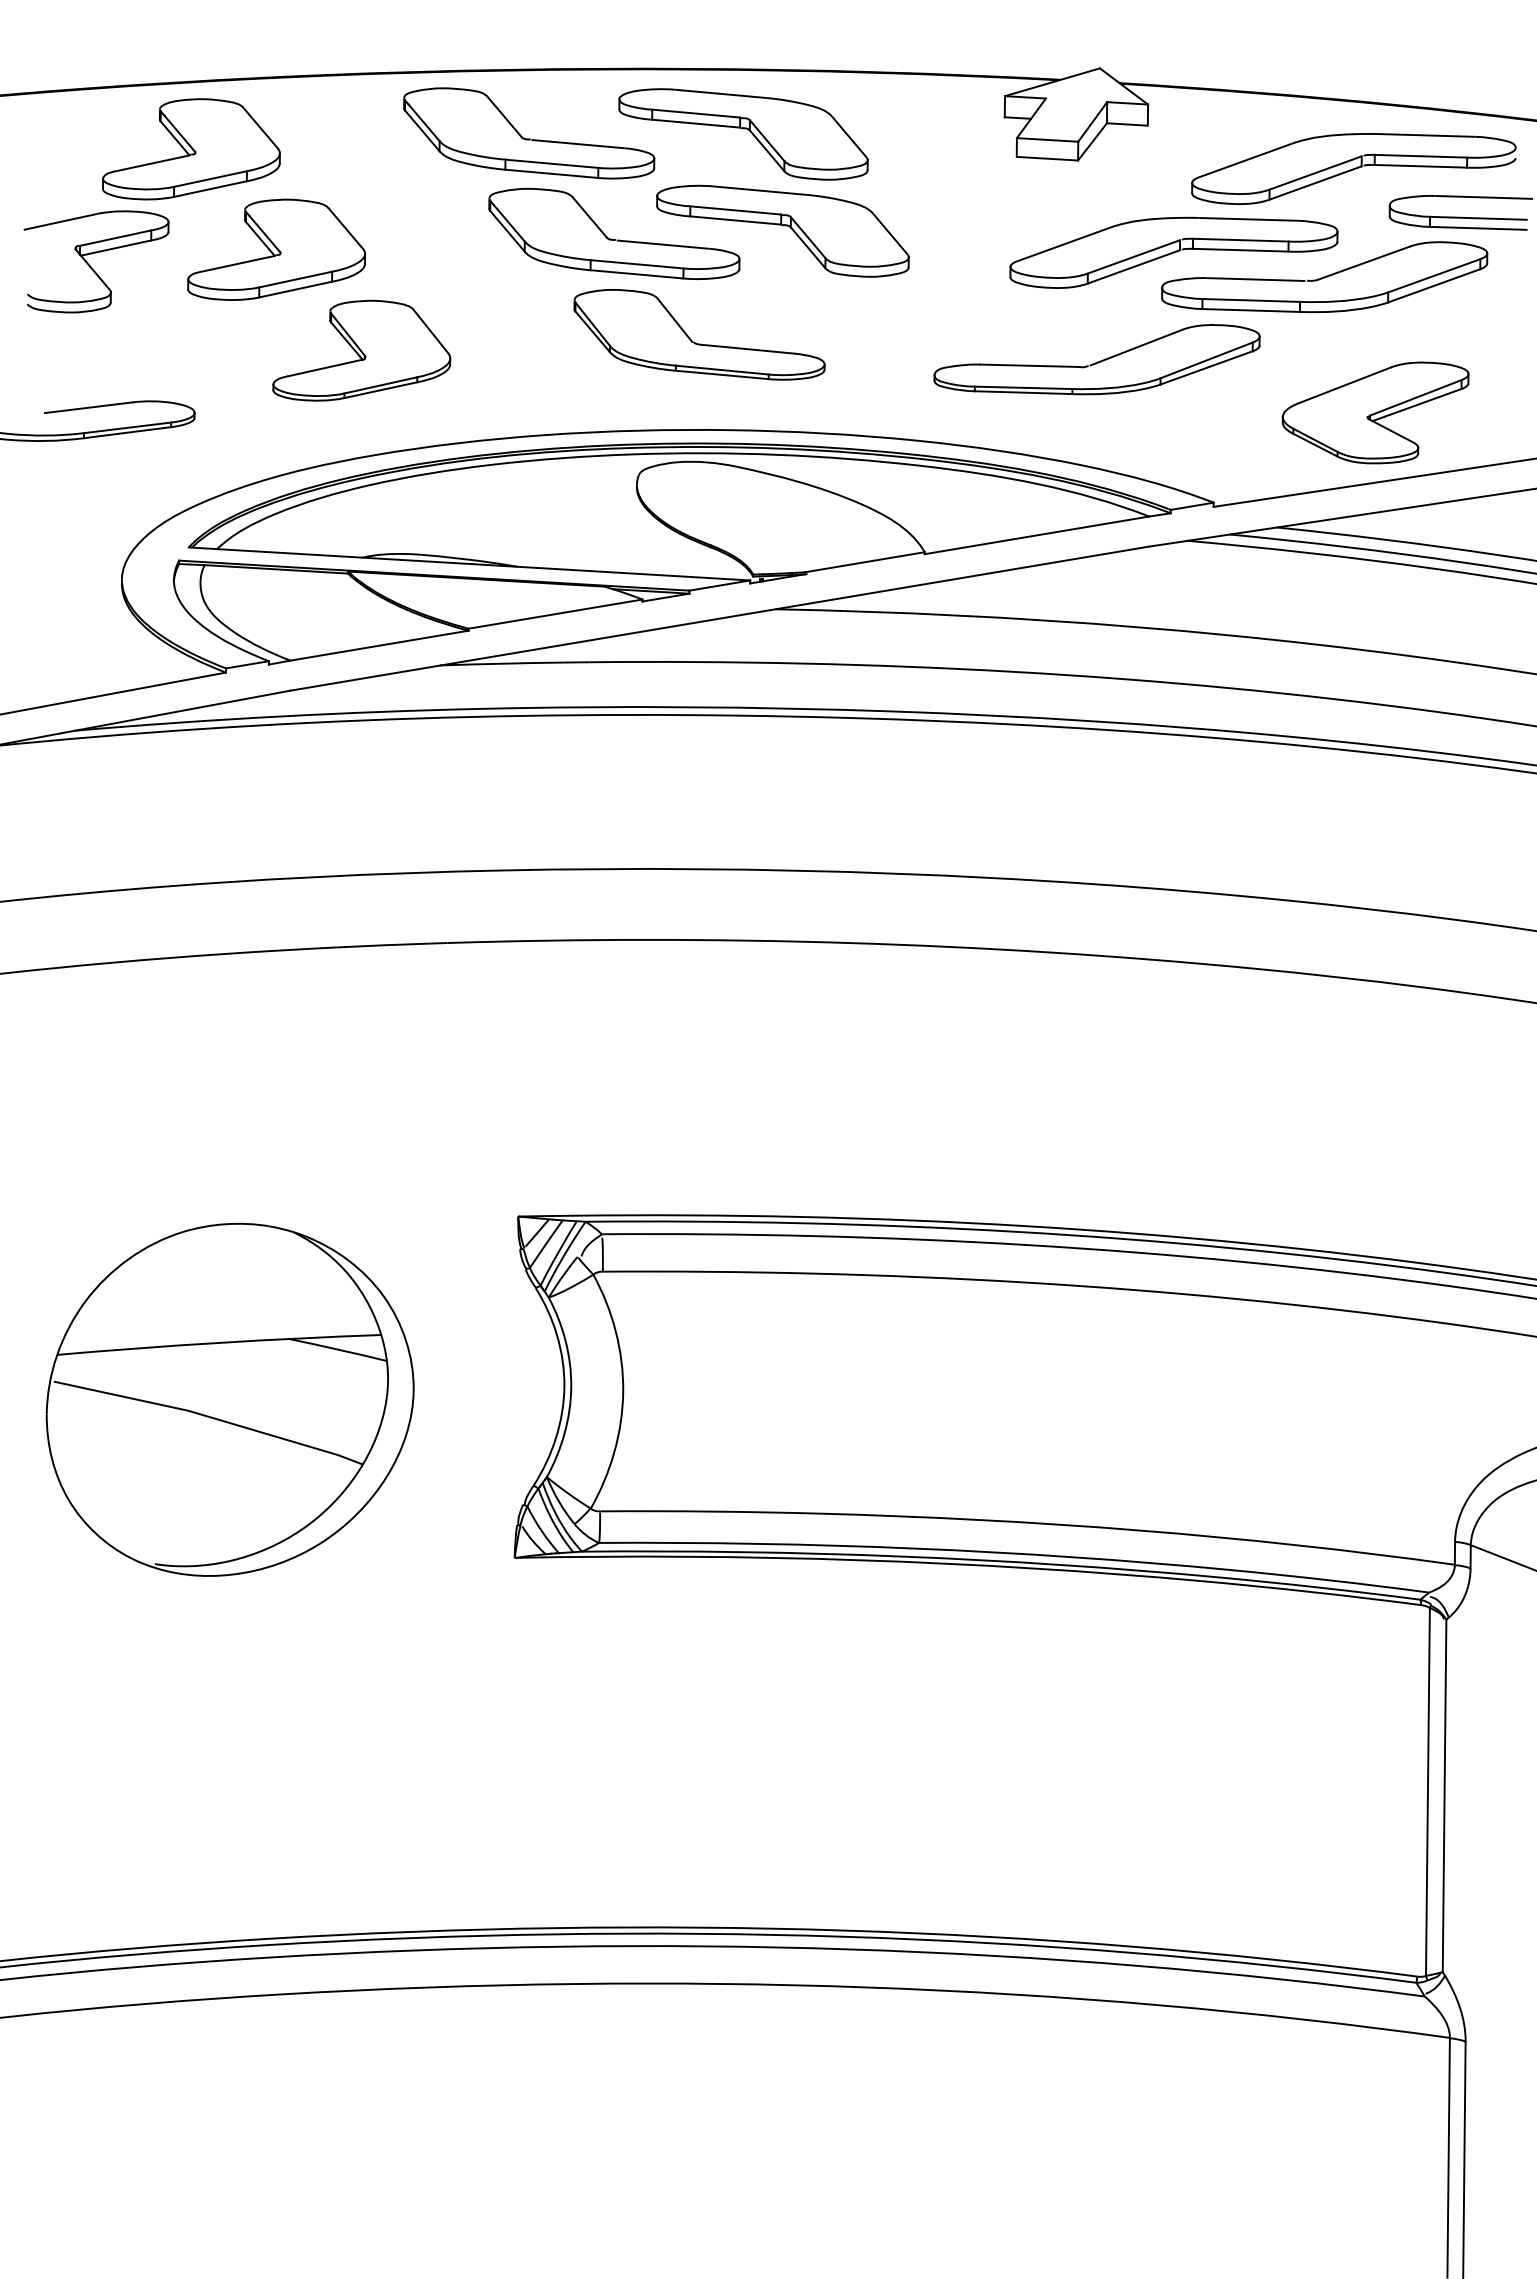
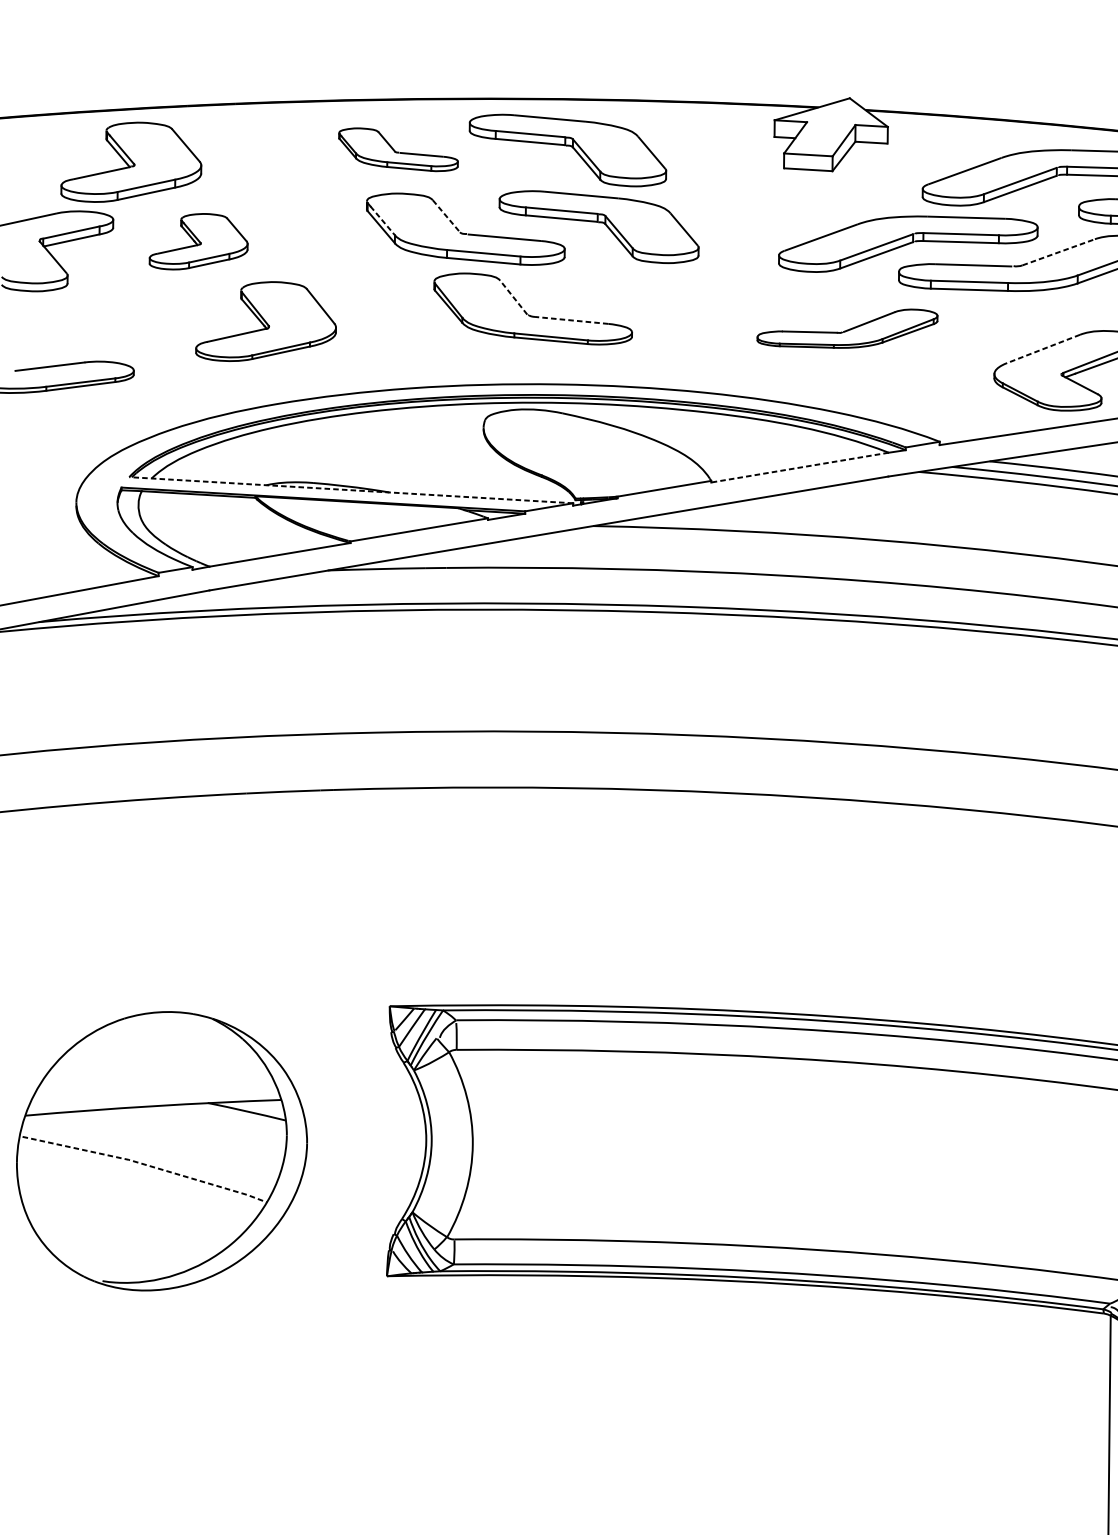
part: (529, 133) -> (398, 149), size x0.6
line: (590, 217) -> (446, 216), solid -> dashed
line: (509, 223) -> (382, 220), solid -> dashed
part: (276, 249) -> (198, 241), size x0.7
line: (1364, 263) -> (1059, 252), solid -> dashed
line: (674, 320) -> (513, 297), solid -> dashed
line: (748, 349) -> (571, 320), solid -> dashed
part: (1096, 359) -> (847, 328), size x0.7
line: (1344, 385) -> (1043, 349), solid -> dashed
line: (1036, 535) -> (799, 467), solid -> dashed
line: (468, 563) -> (350, 489), solid -> dashed
line: (211, 1417) -> (147, 1165), solid -> dashed

